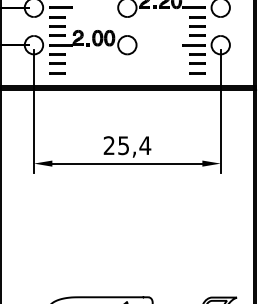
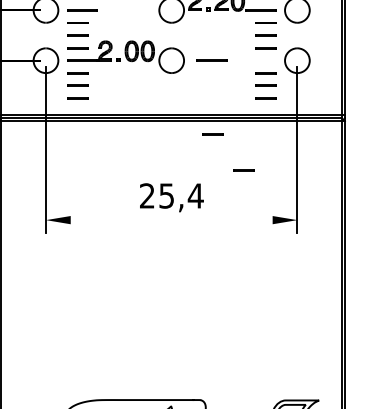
line: (193, 45) -> (211, 60), moved
line: (157, 99) -> (212, 134), added
line: (180, 126) -> (243, 170), added
line: (127, 163) -> (171, 220), removed

